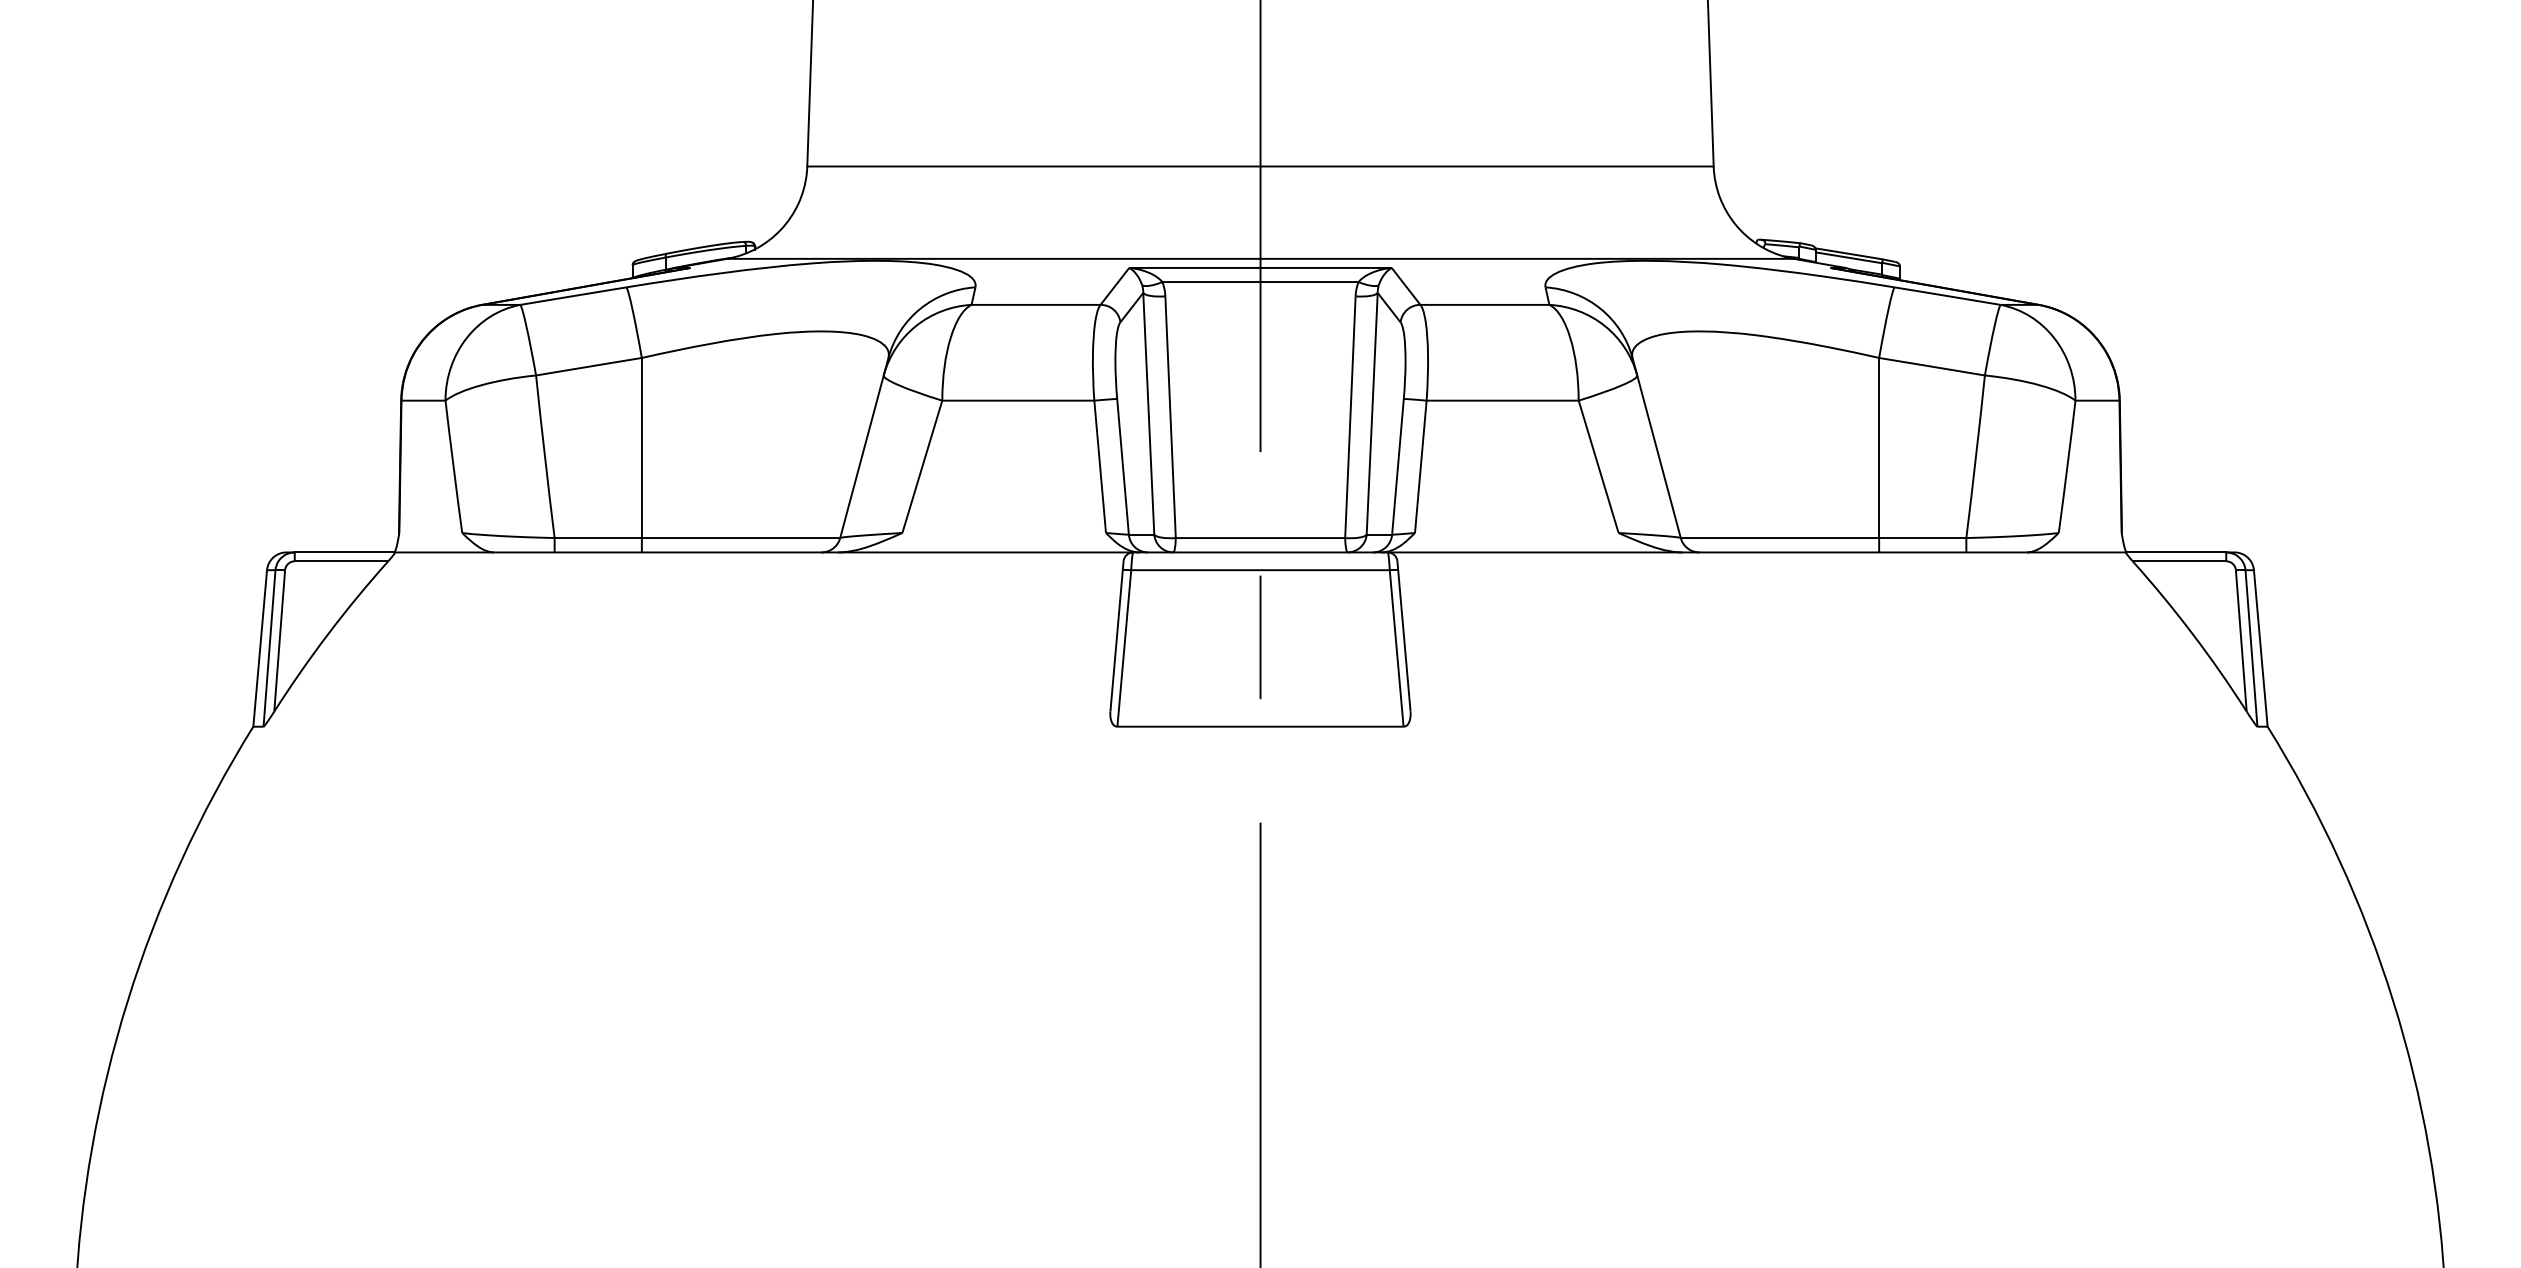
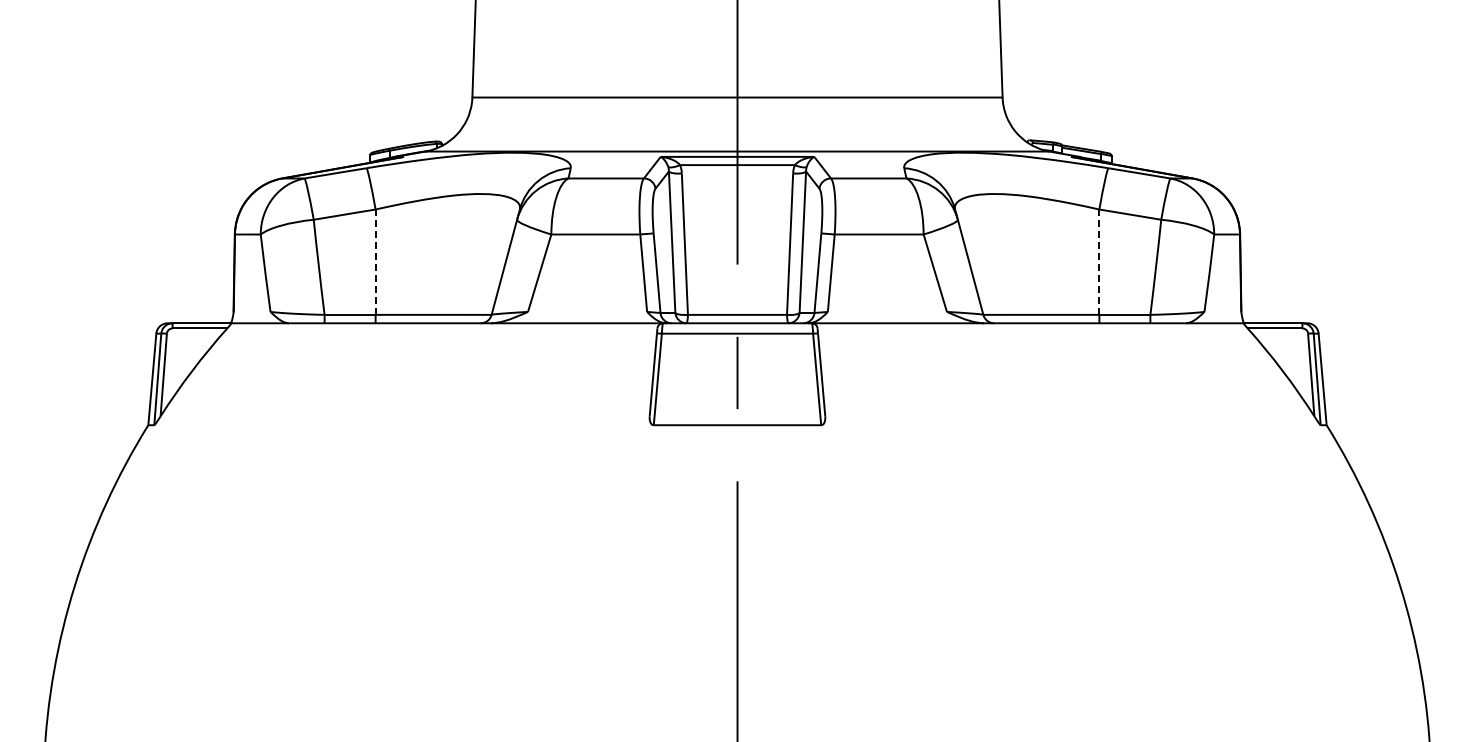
line: (641, 448) -> (375, 262), solid -> dashed
line: (1879, 448) -> (1099, 262), solid -> dashed

